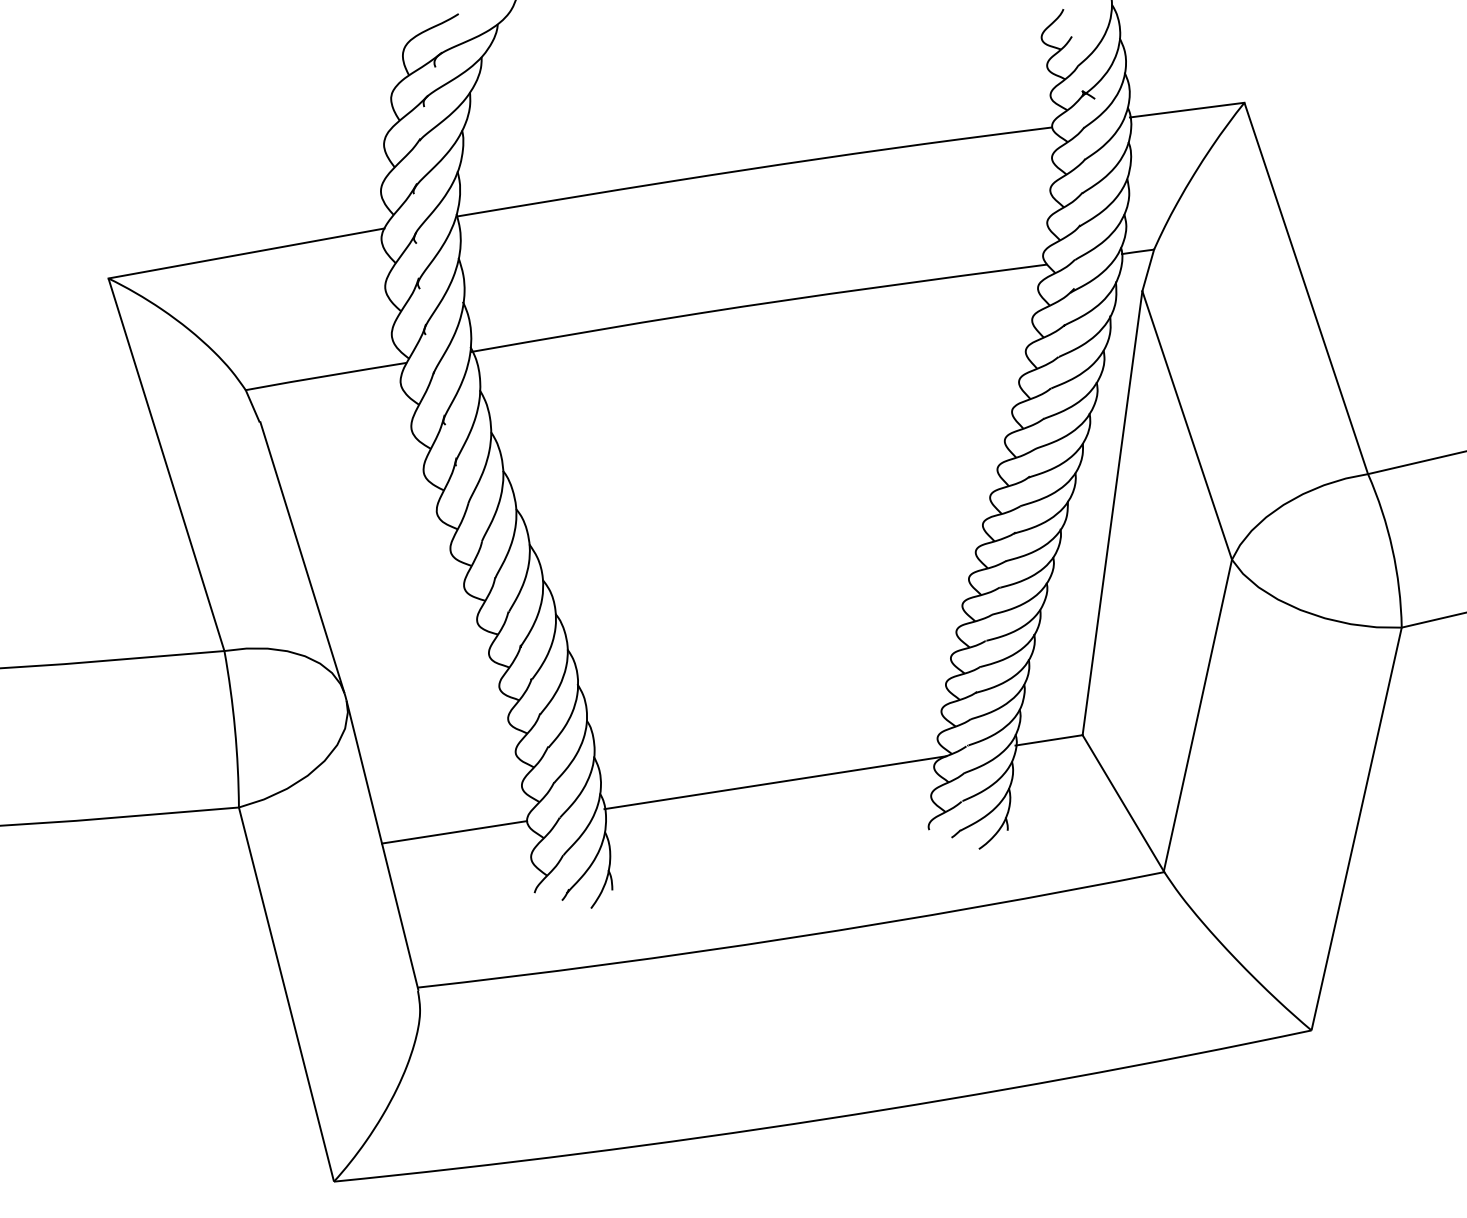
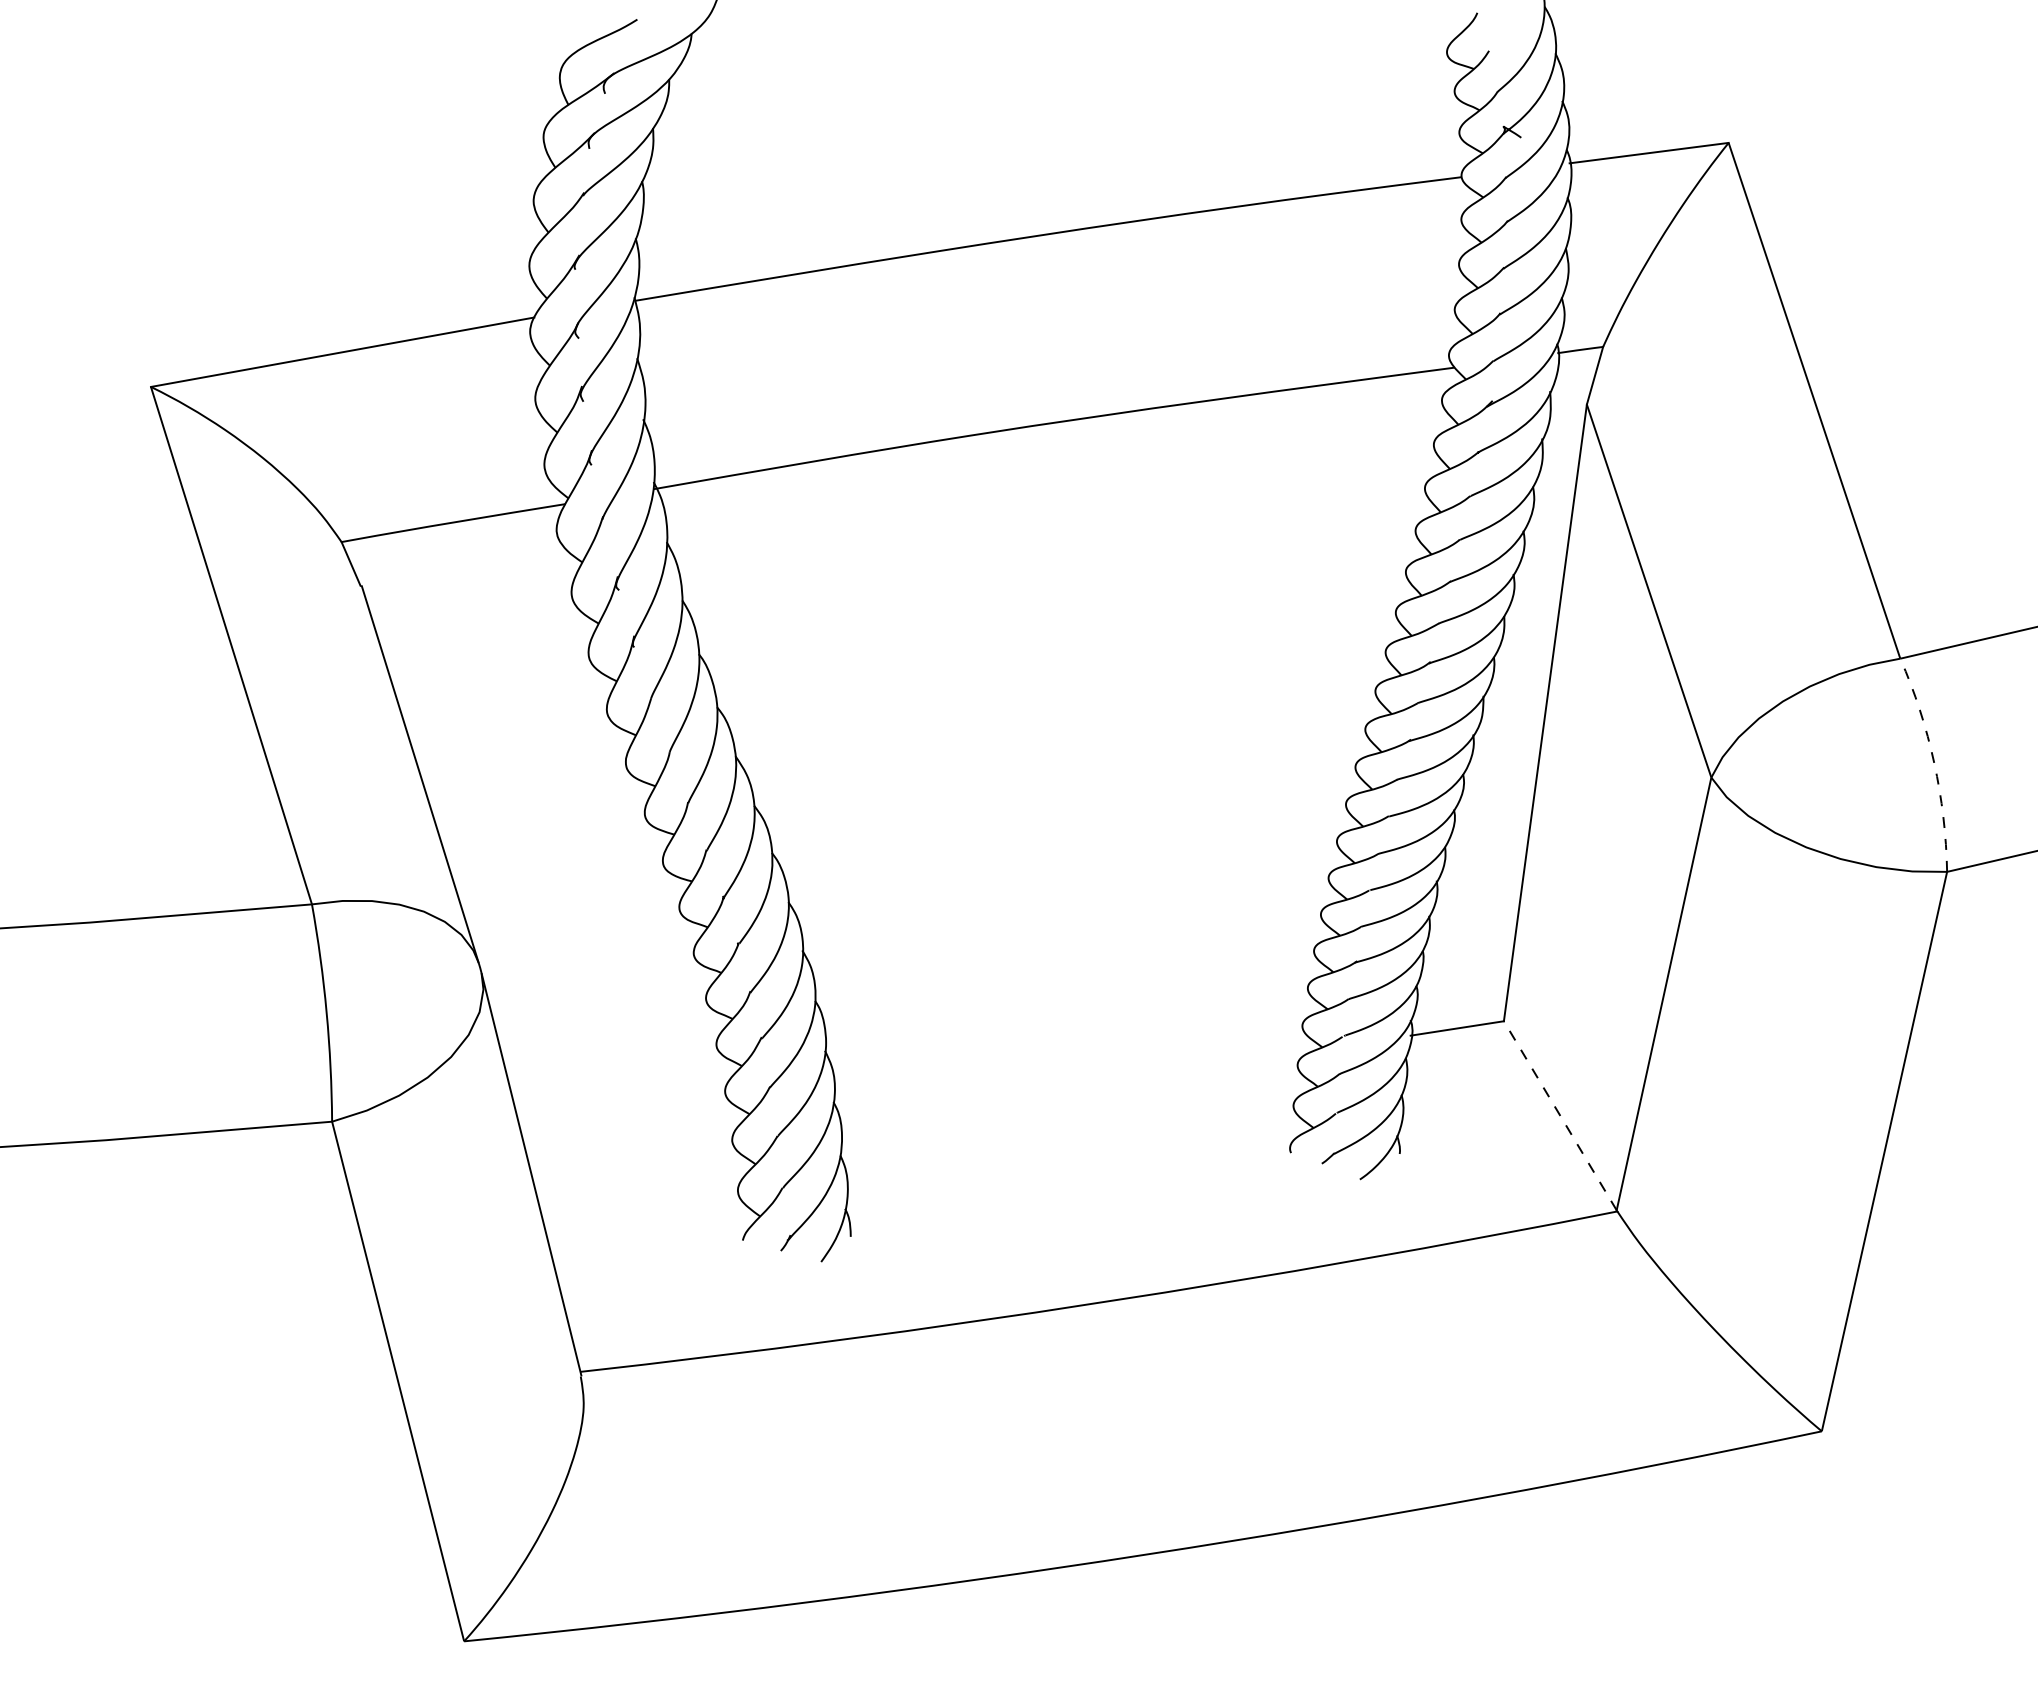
arc: (1392, 548) -> (1934, 762), solid -> dashed
line: (774, 782) -> (1076, 1086), removed
line: (1123, 803) -> (1560, 1115), solid -> dashed
line: (454, 831) -> (631, 1155), removed

